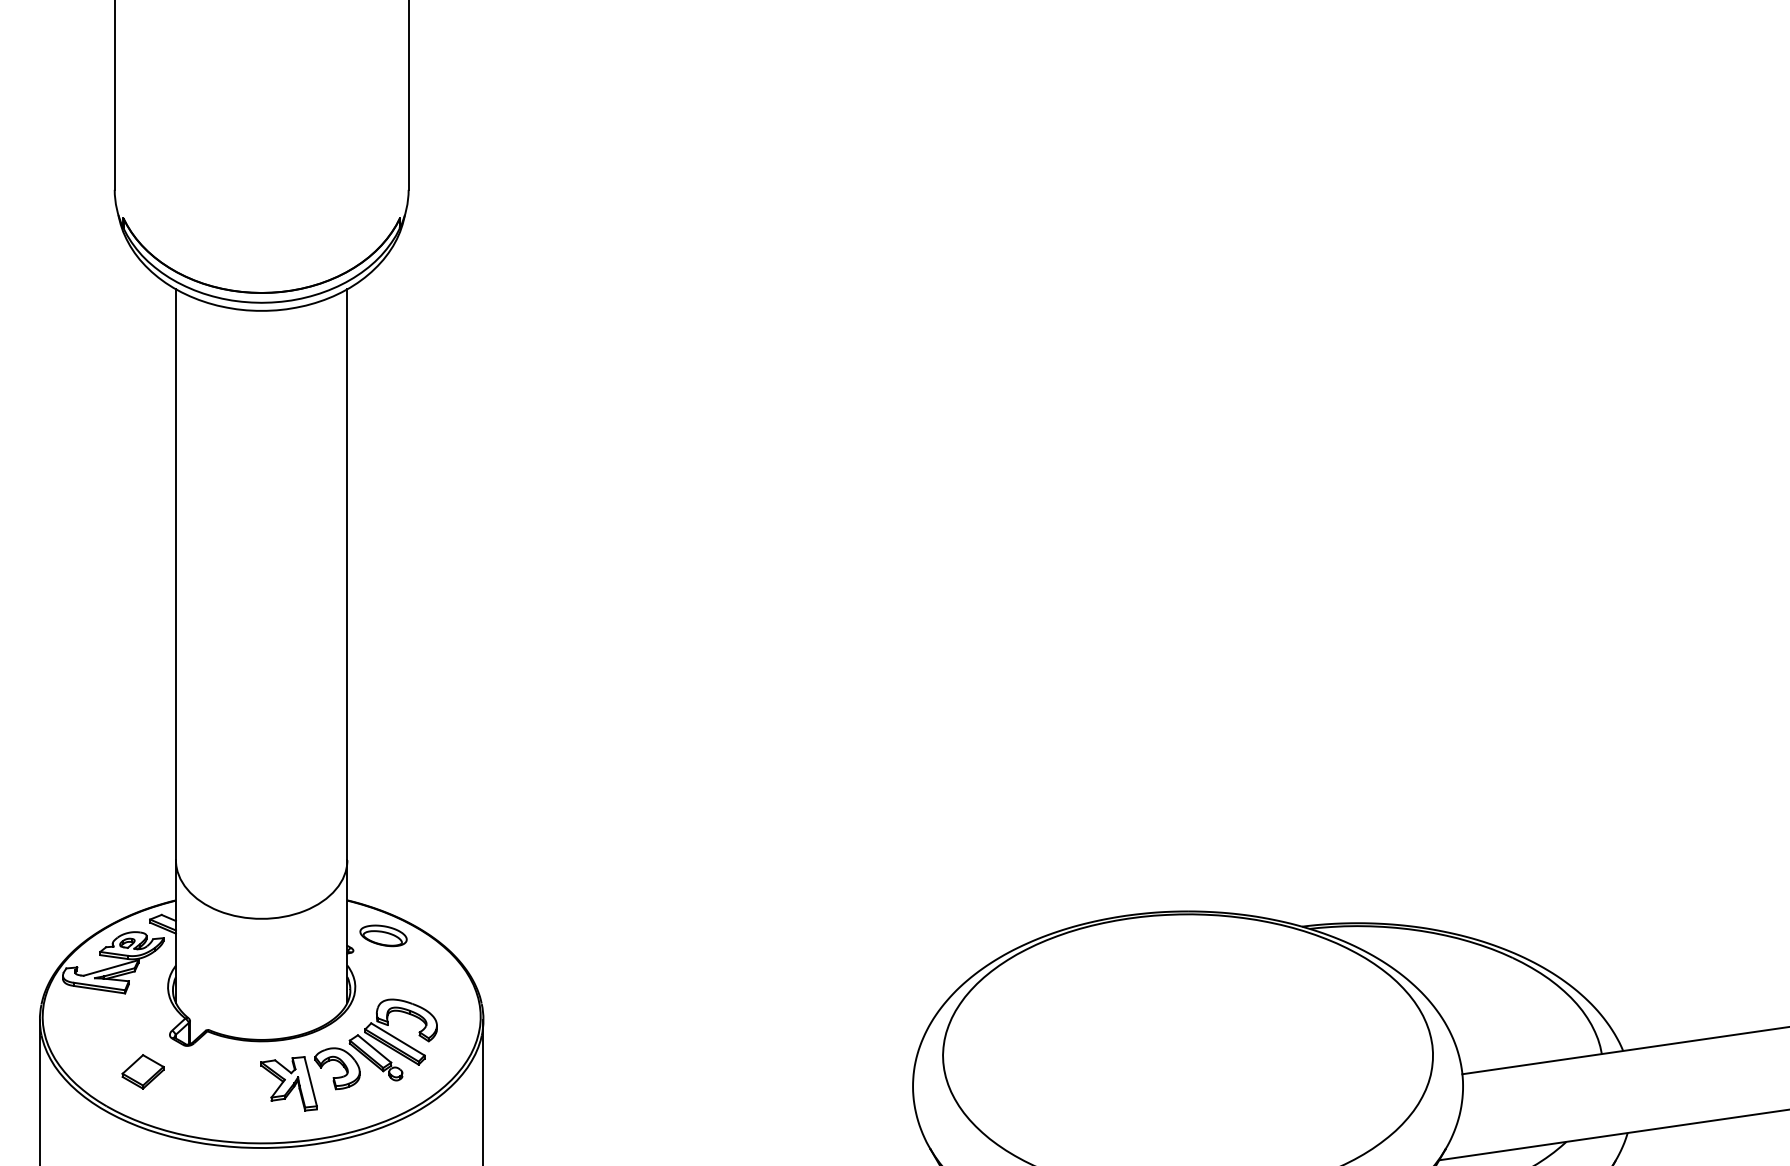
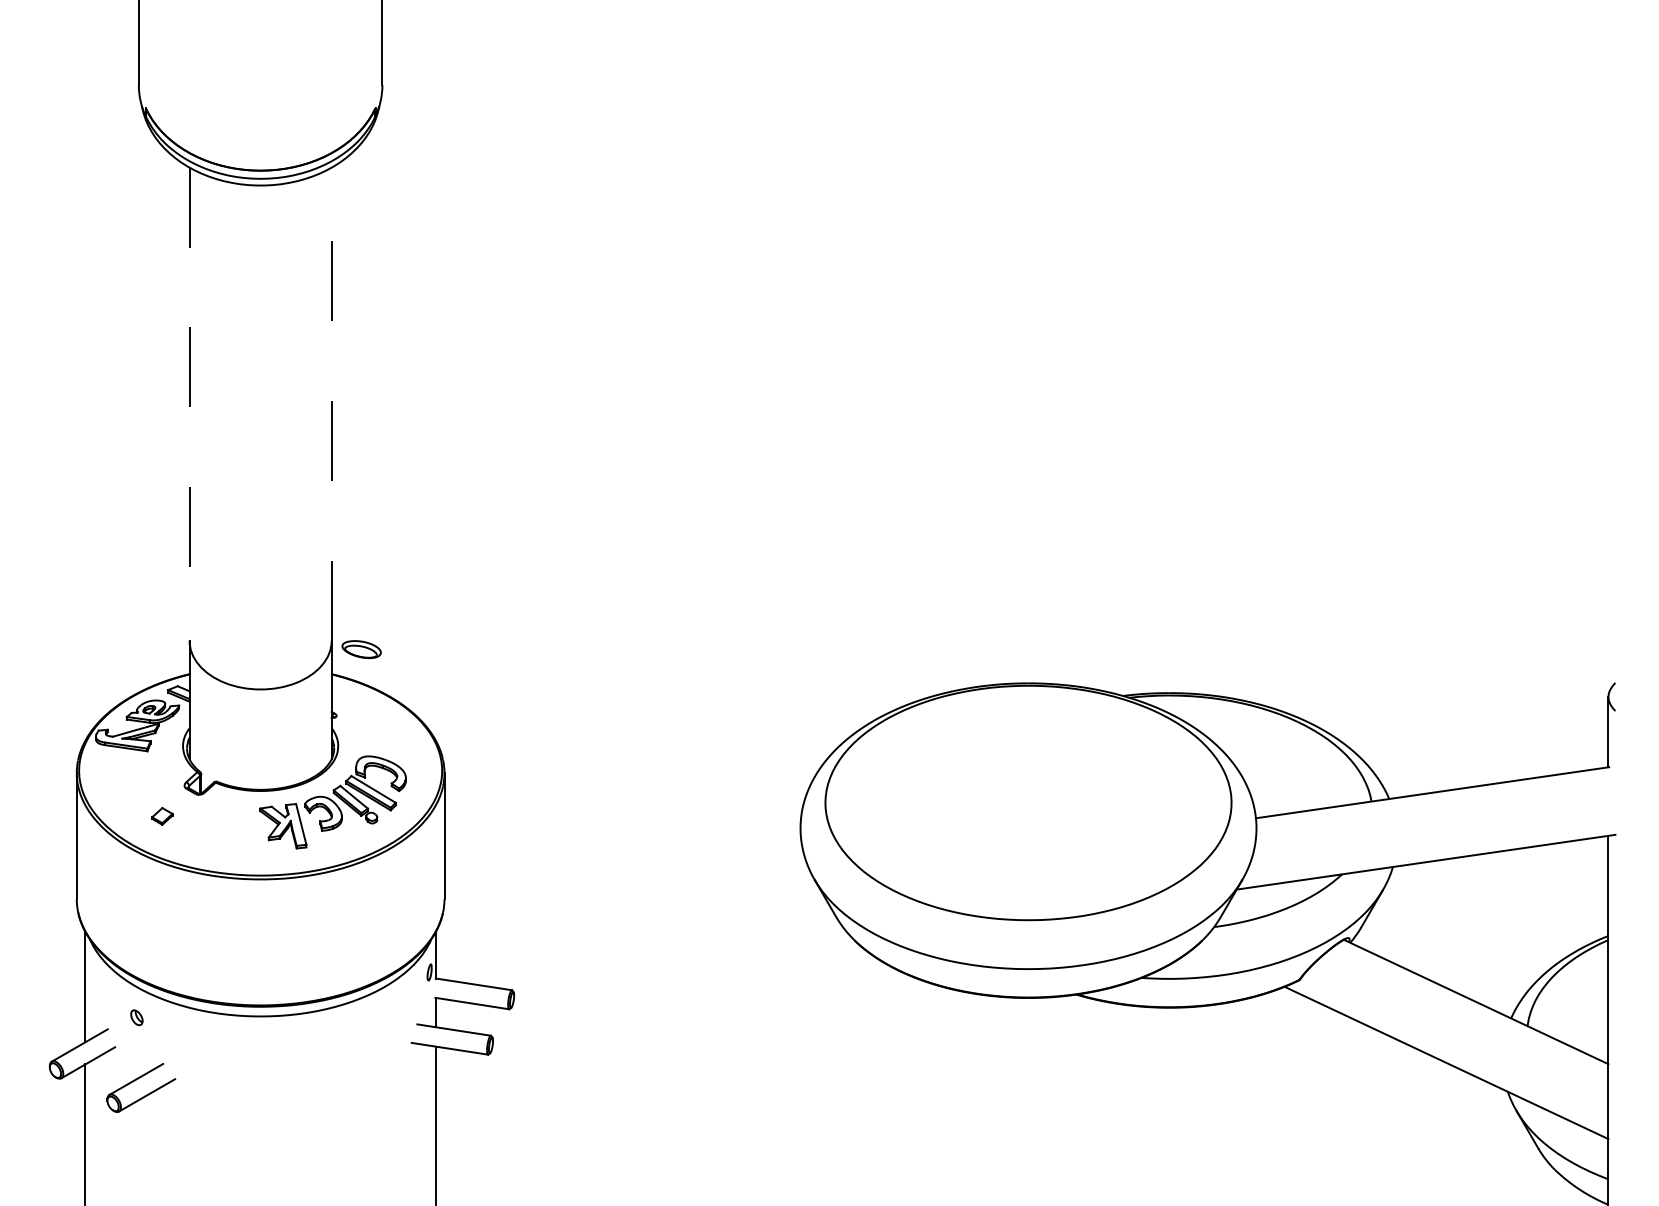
line: (175, 575) -> (189, 404), solid -> dashed
line: (347, 575) -> (331, 404), solid -> dashed
part: (383, 935) -> (361, 649), moved
part: (143, 1072) -> (162, 816), size x0.6

